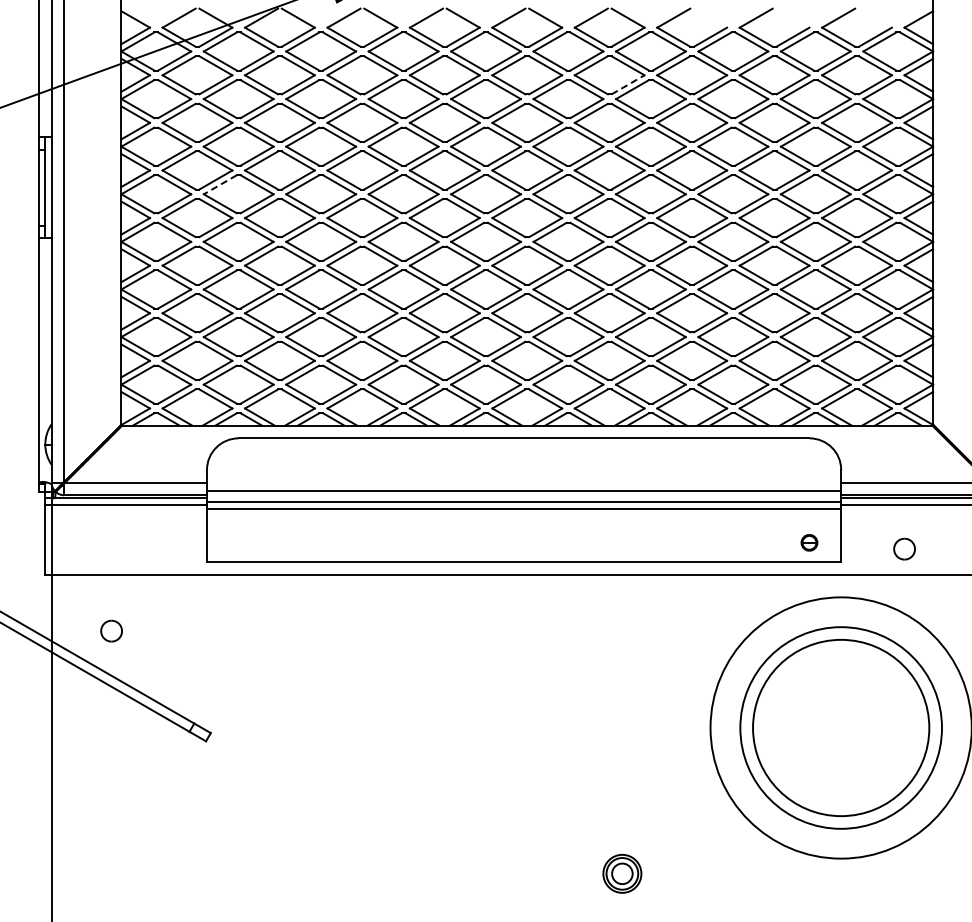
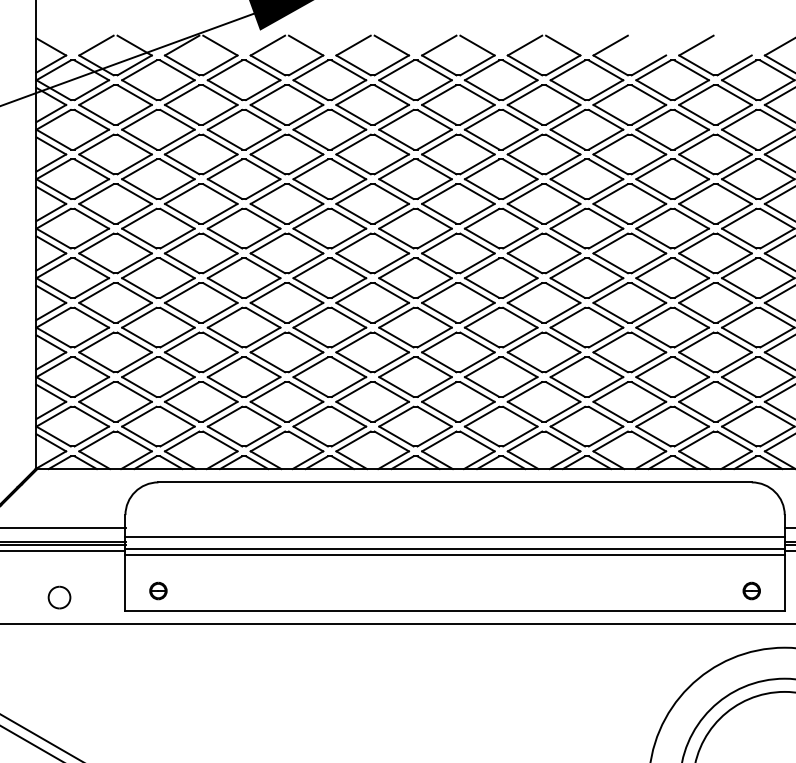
line: (628, 84) -> (563, 114), dashed -> solid
line: (219, 185) -> (138, 219), dashed -> solid
part: (238, 542) -> (158, 590), added
part: (111, 630) -> (59, 596), moved

